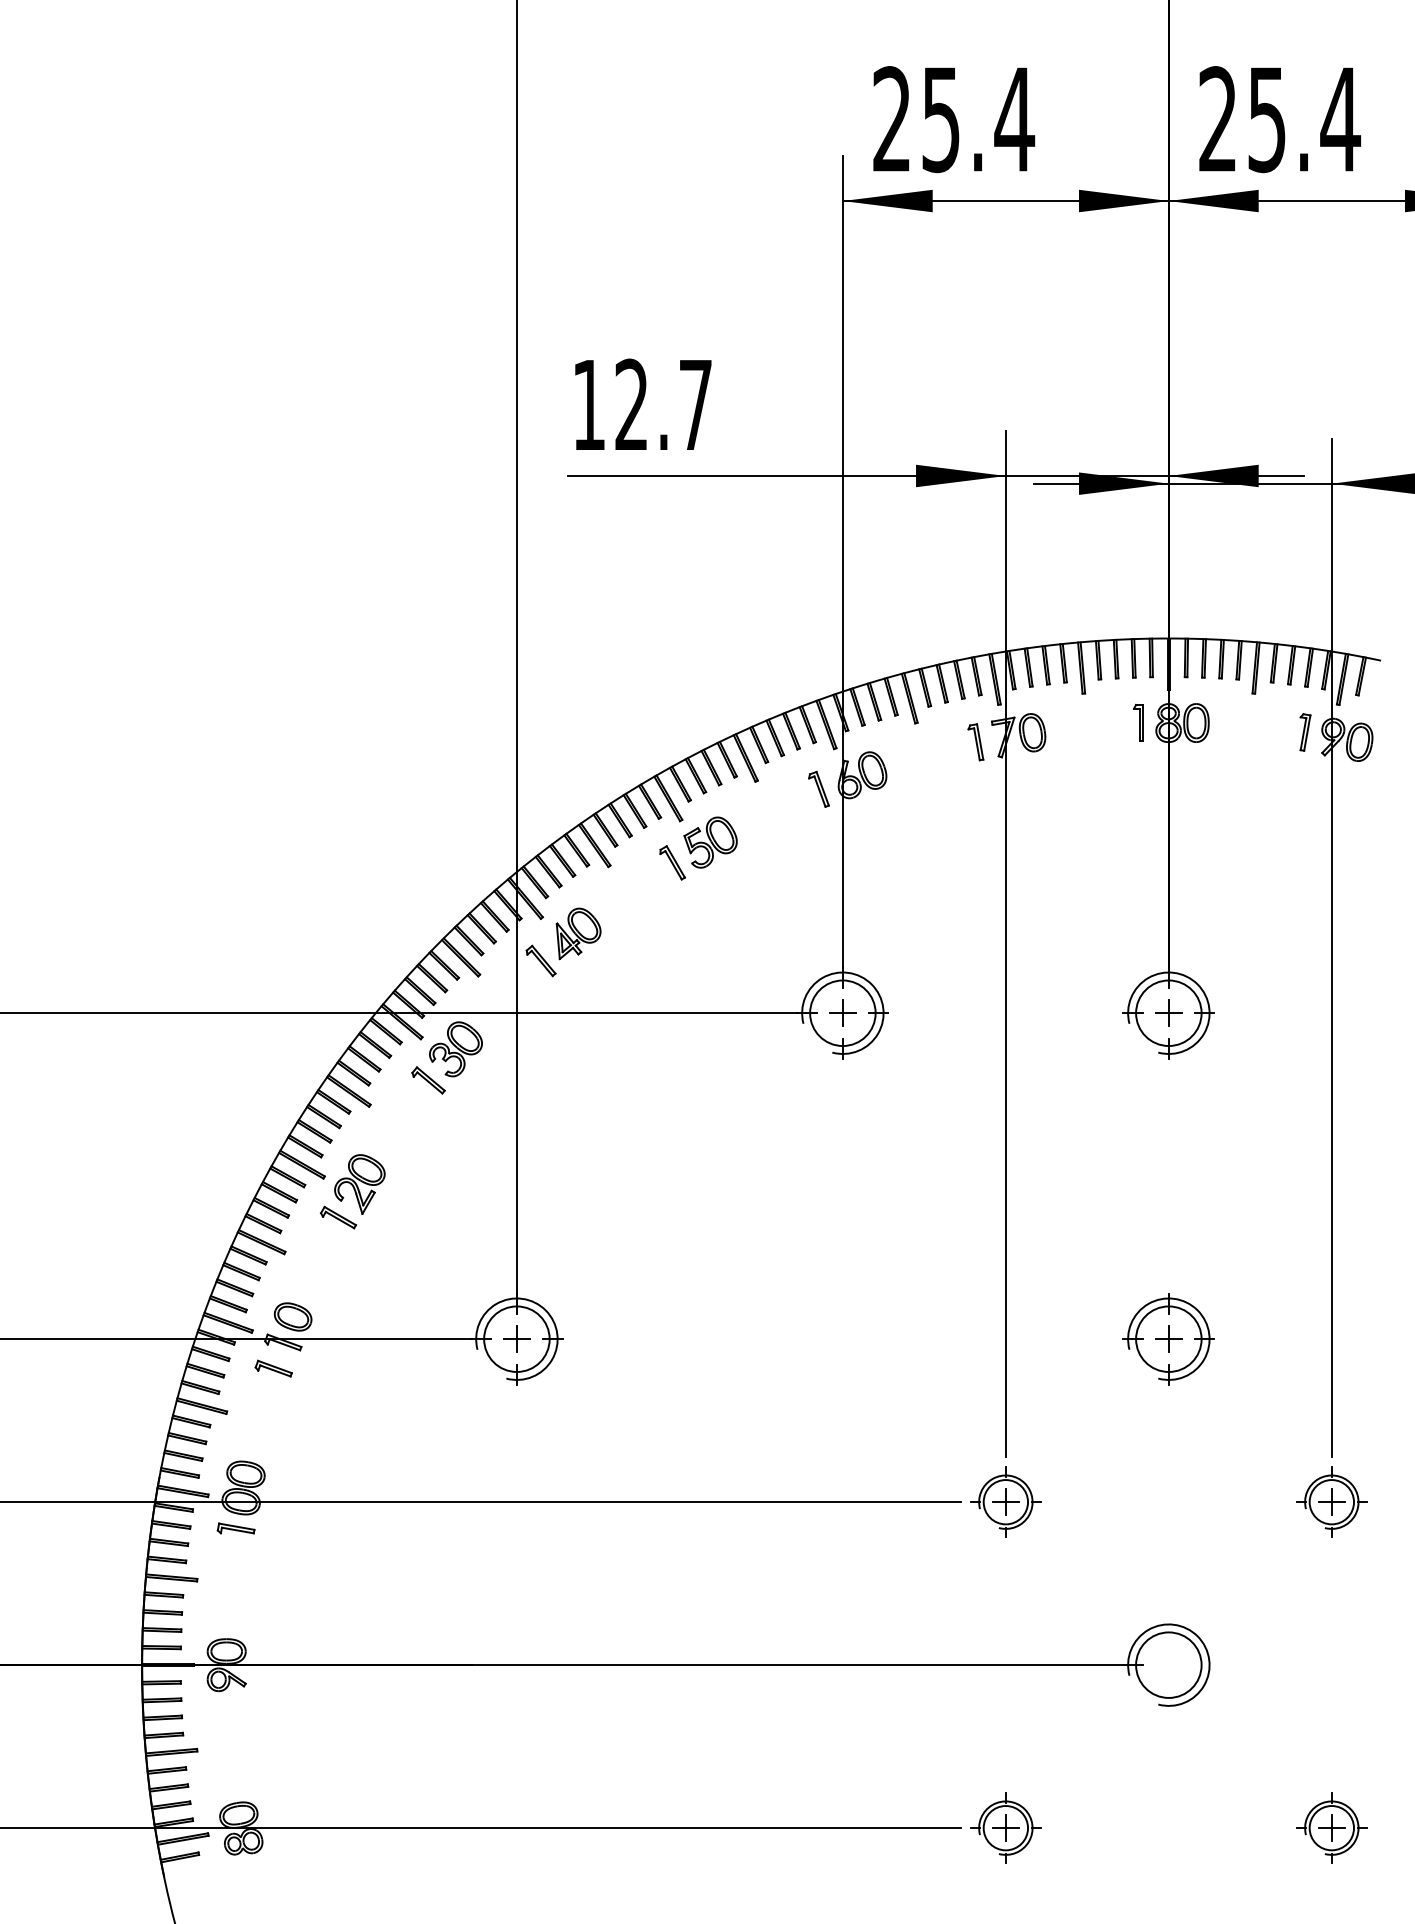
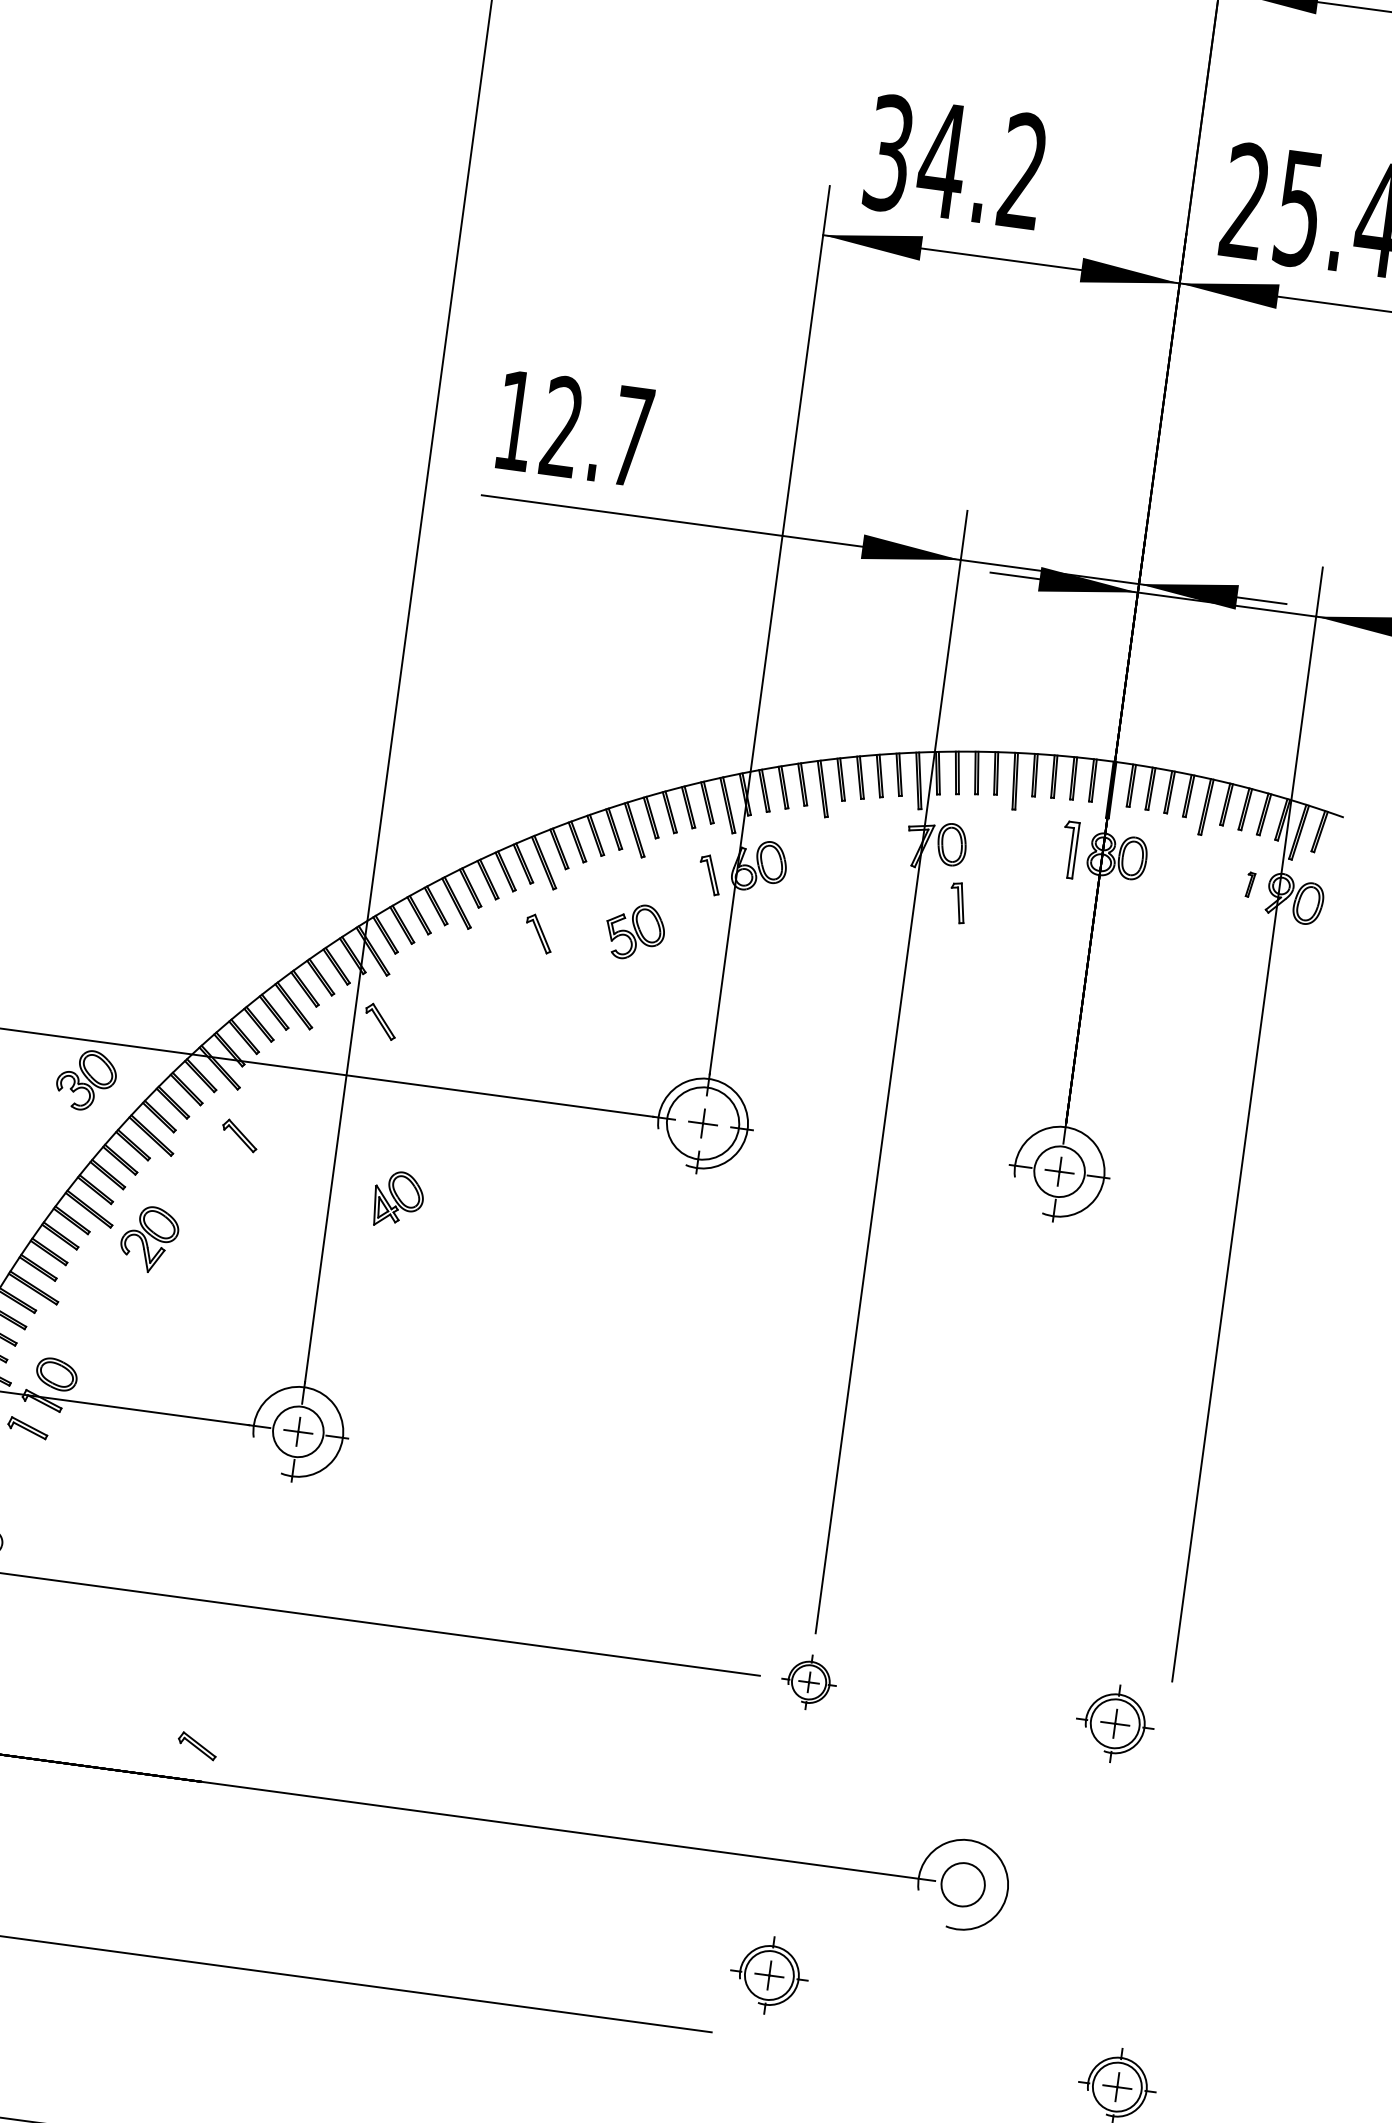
text: (954, 119) -> (957, 162), 25.4 -> 34.2
part: (1138, 722) -> (1069, 849), size x1.4
part: (1305, 732) -> (1250, 884), size x0.6
part: (975, 742) -> (957, 903), moved
part: (710, 842) -> (635, 931), moved
part: (578, 933) -> (398, 1199), moved
circle: (1168, 1013) -> (1059, 1171), size x0.7
part: (455, 1049) -> (85, 1080), moved
part: (338, 1217) -> (197, 1745), moved
circle: (516, 1338) -> (298, 1431), size x0.7
part: (1168, 1339) -> (1010, 1528), removed
part: (1005, 1501) -> (808, 1681), size x0.7
part: (1331, 1501) -> (1114, 1723), moved
circle: (1168, 1664) -> (962, 1883), size x0.6
part: (1005, 1827) -> (769, 1974), moved

